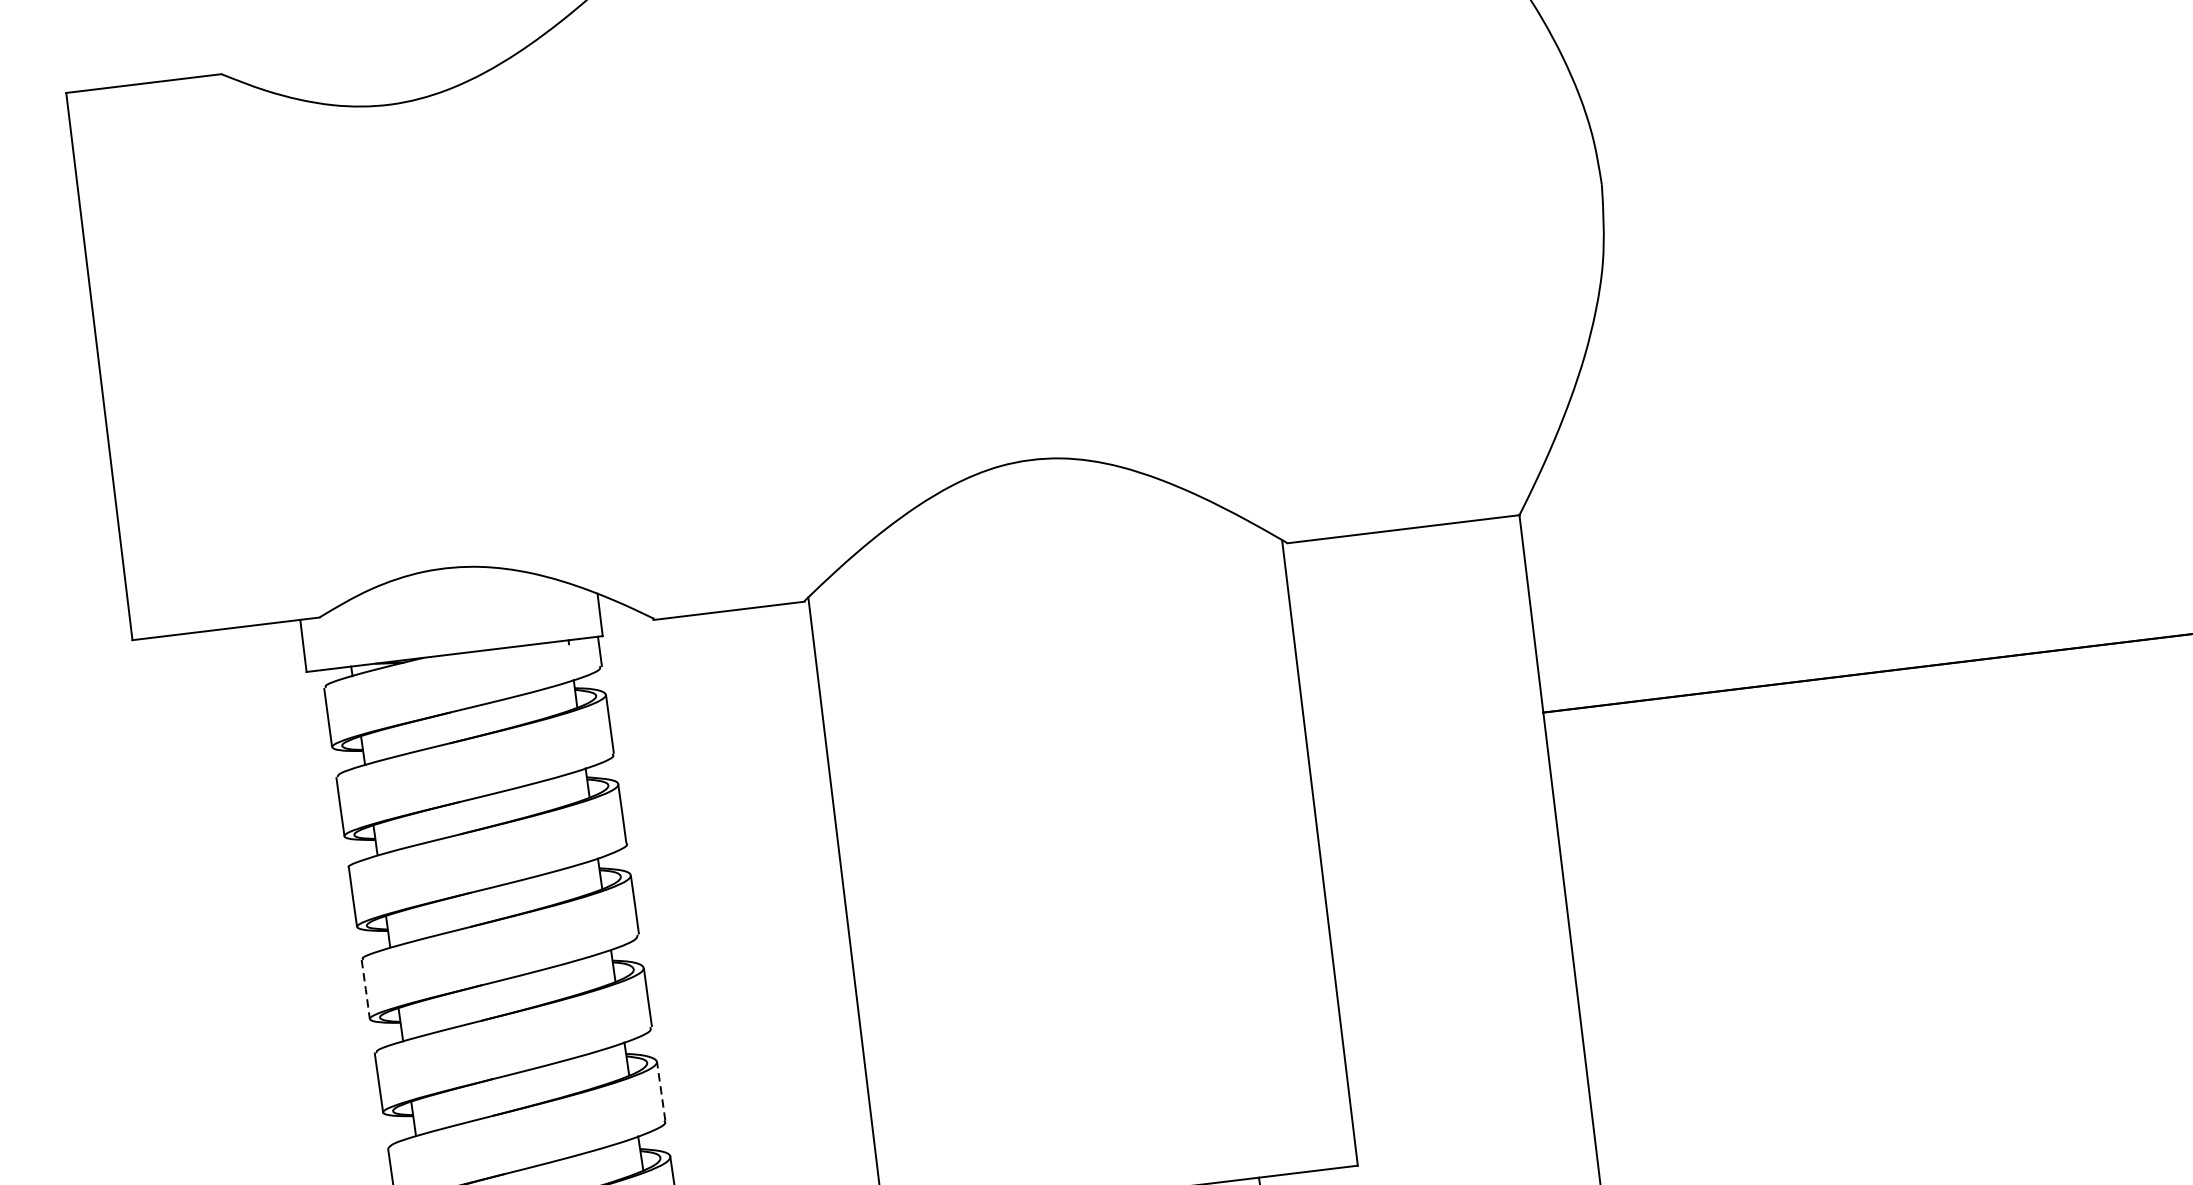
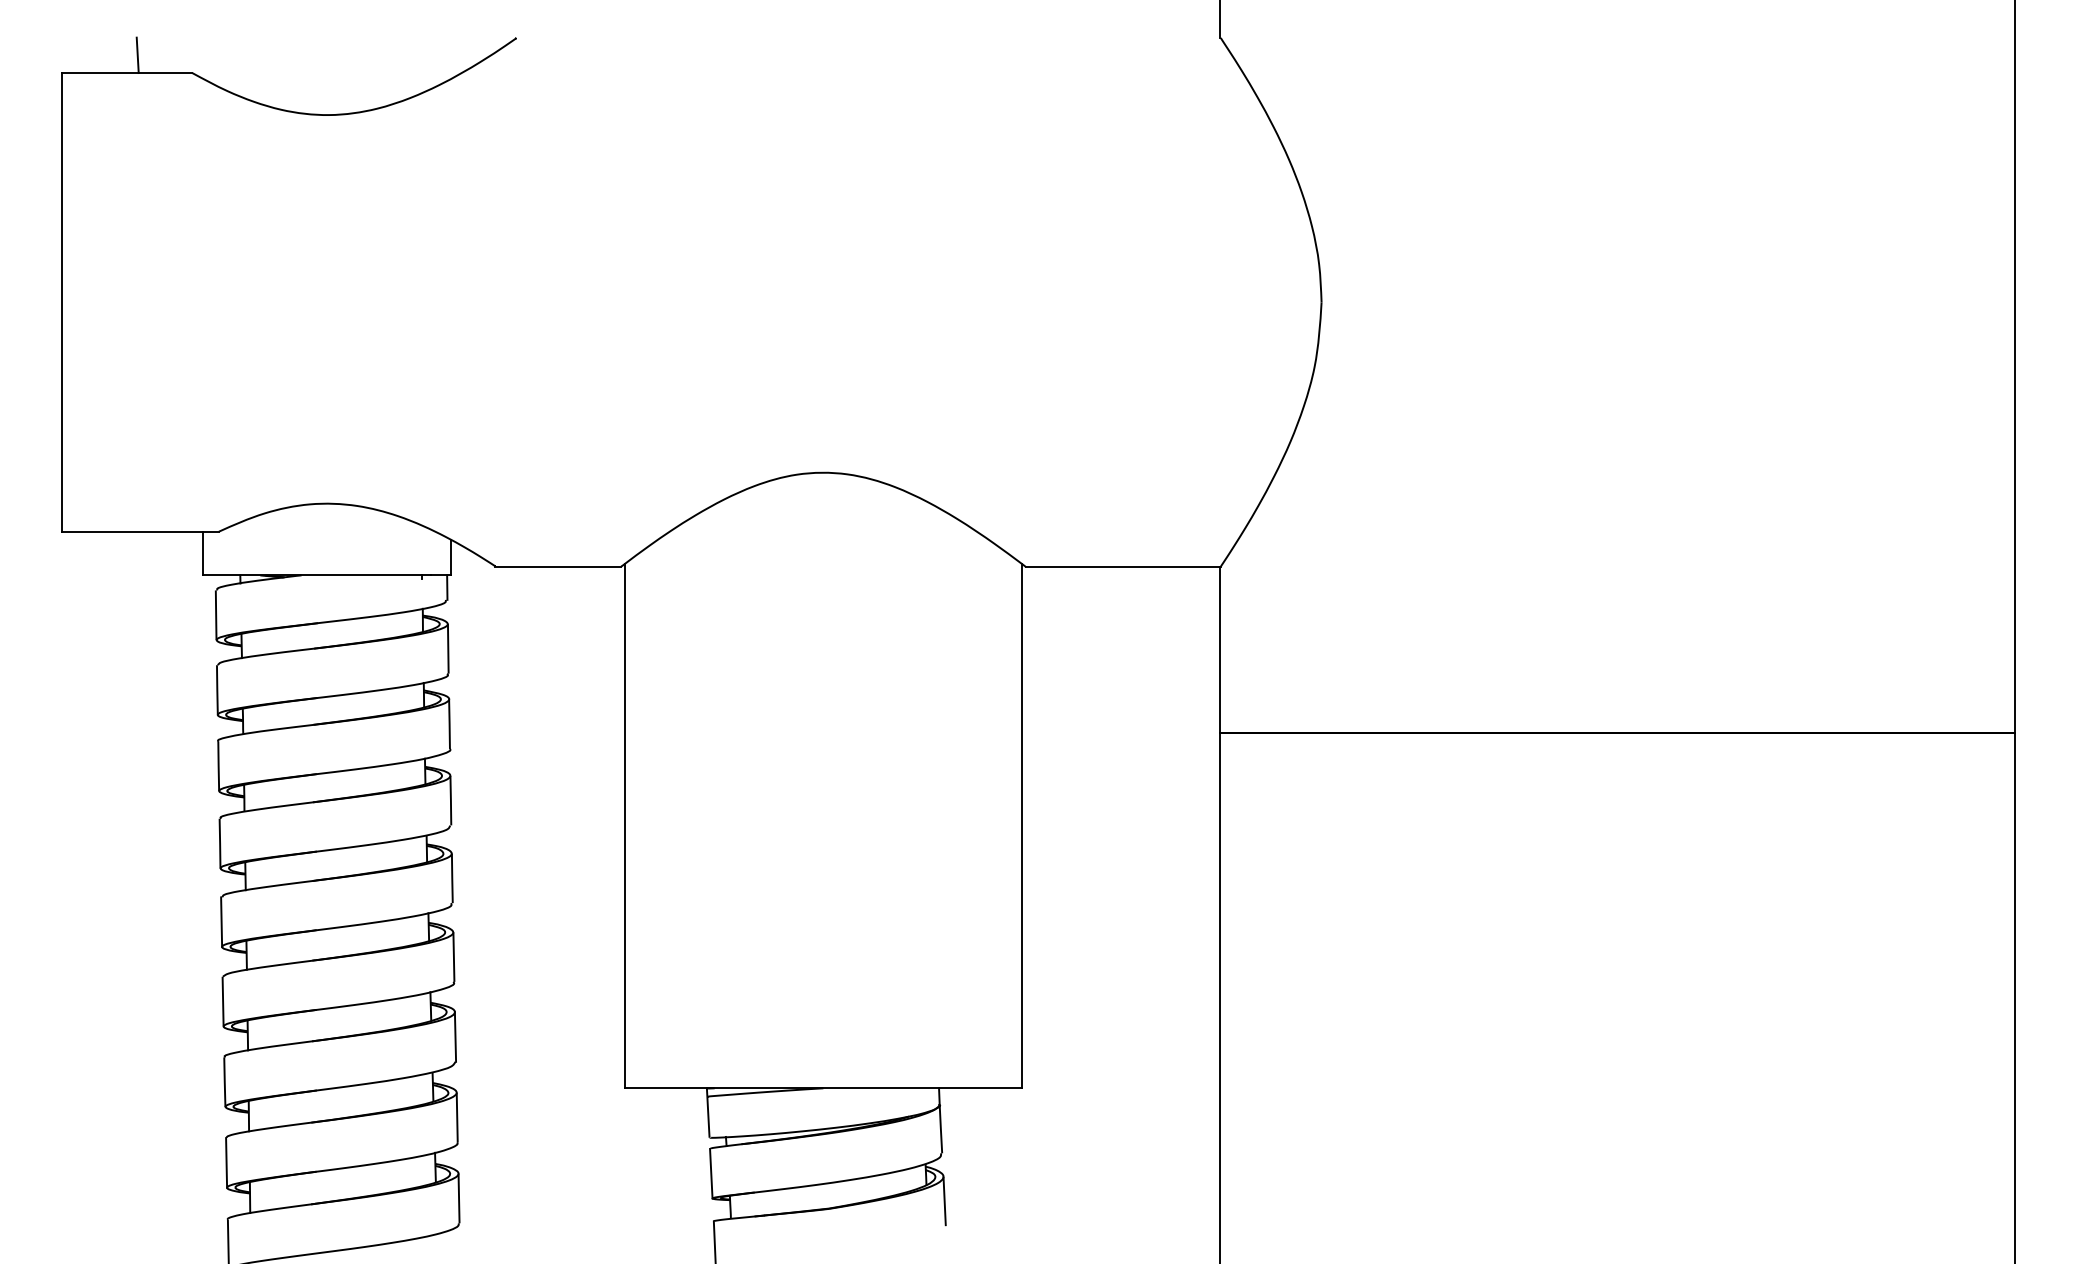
line: (153, 61) -> (137, 55), added
line: (366, 989) -> (220, 843), dashed -> solid
line: (660, 1091) -> (453, 957), dashed -> solid

